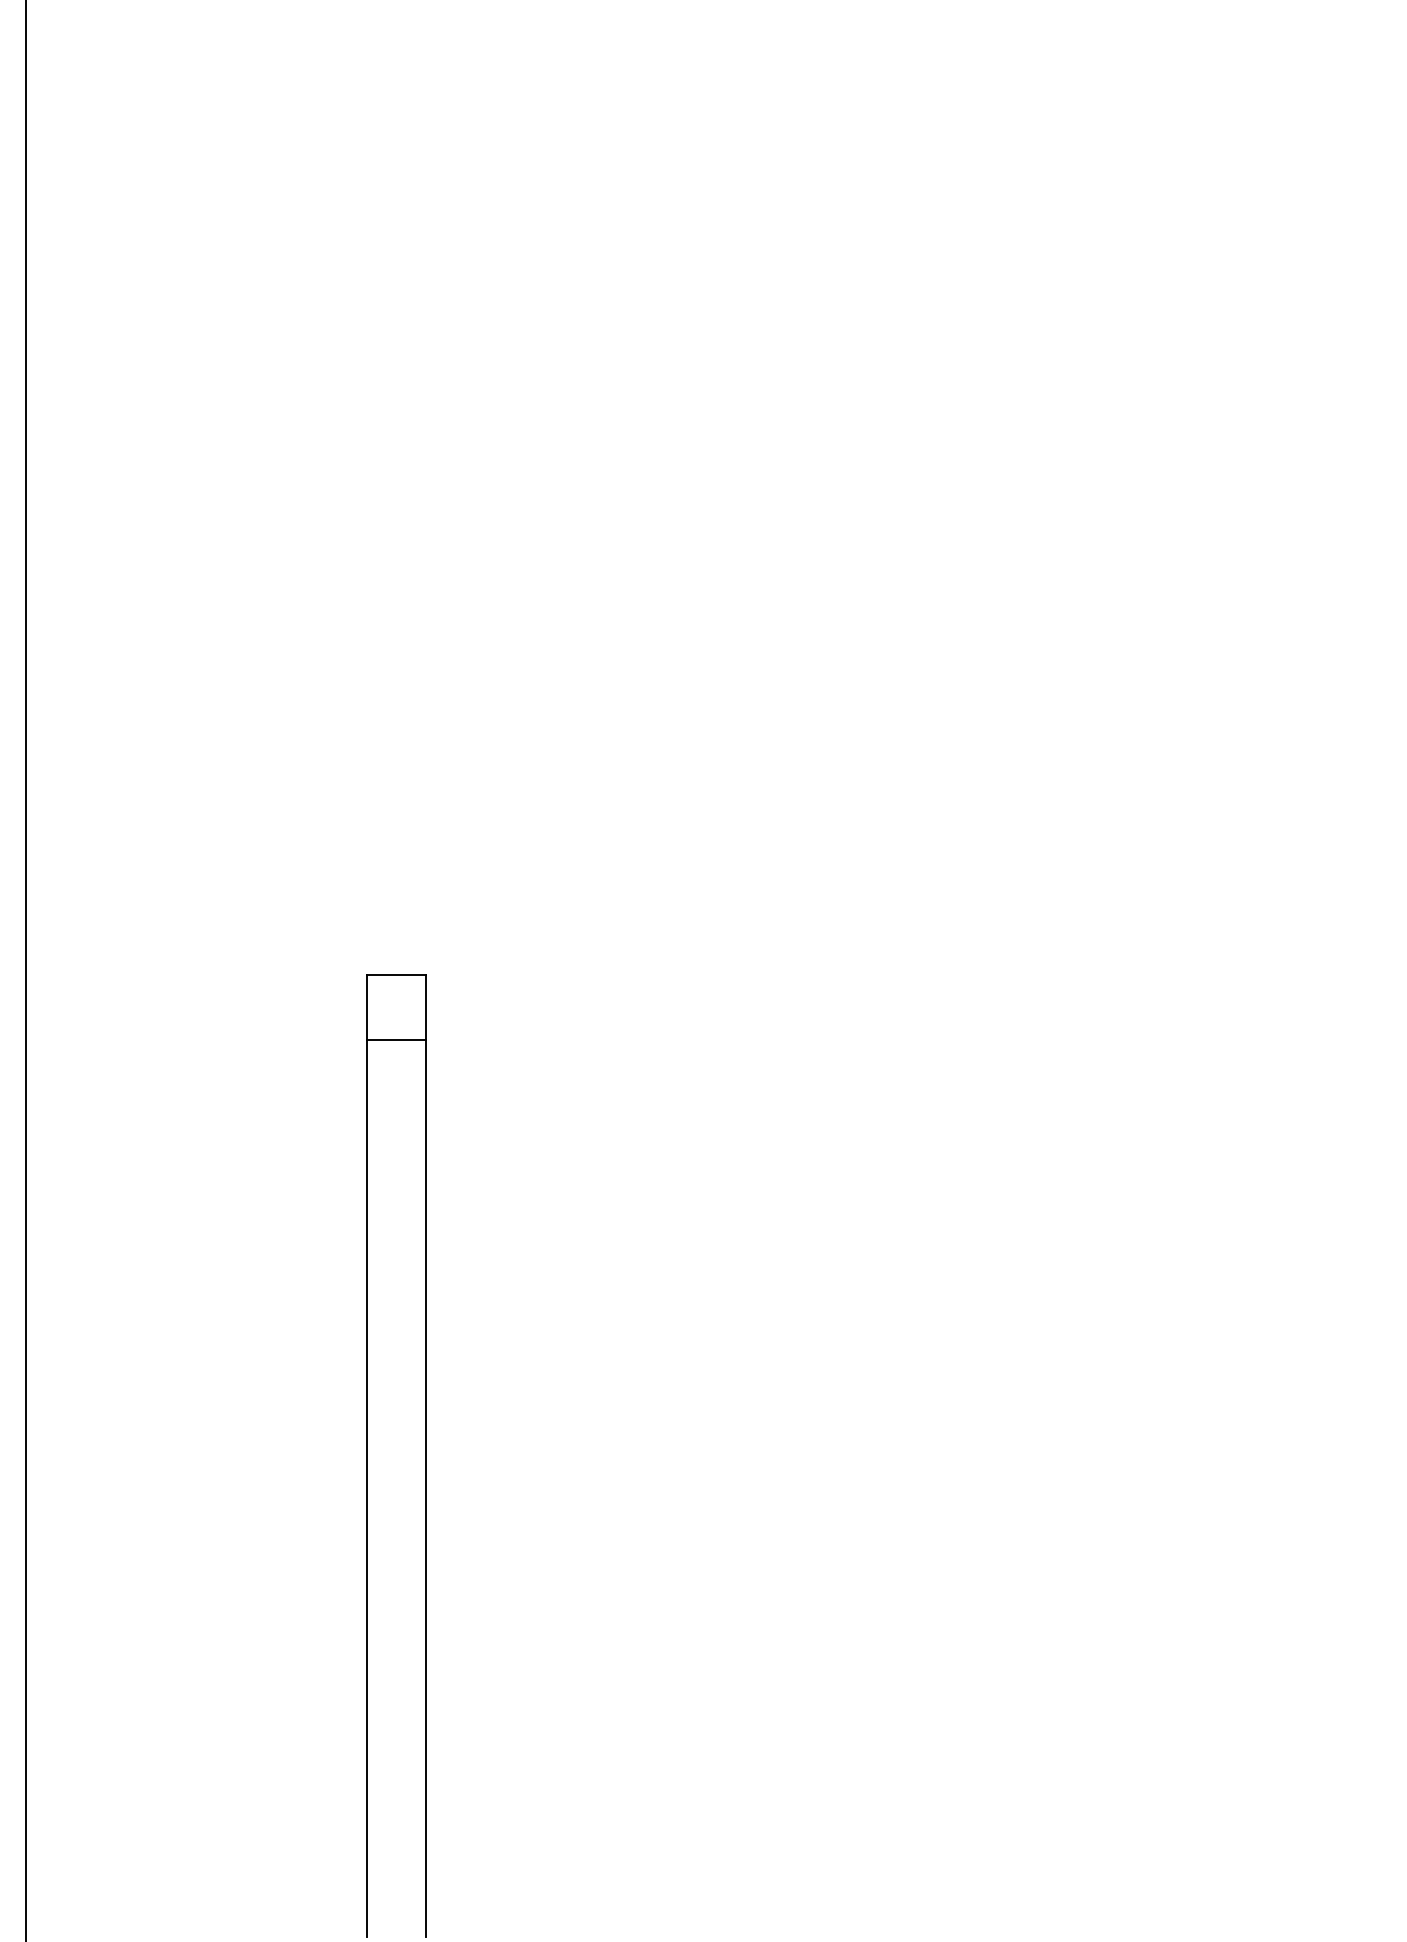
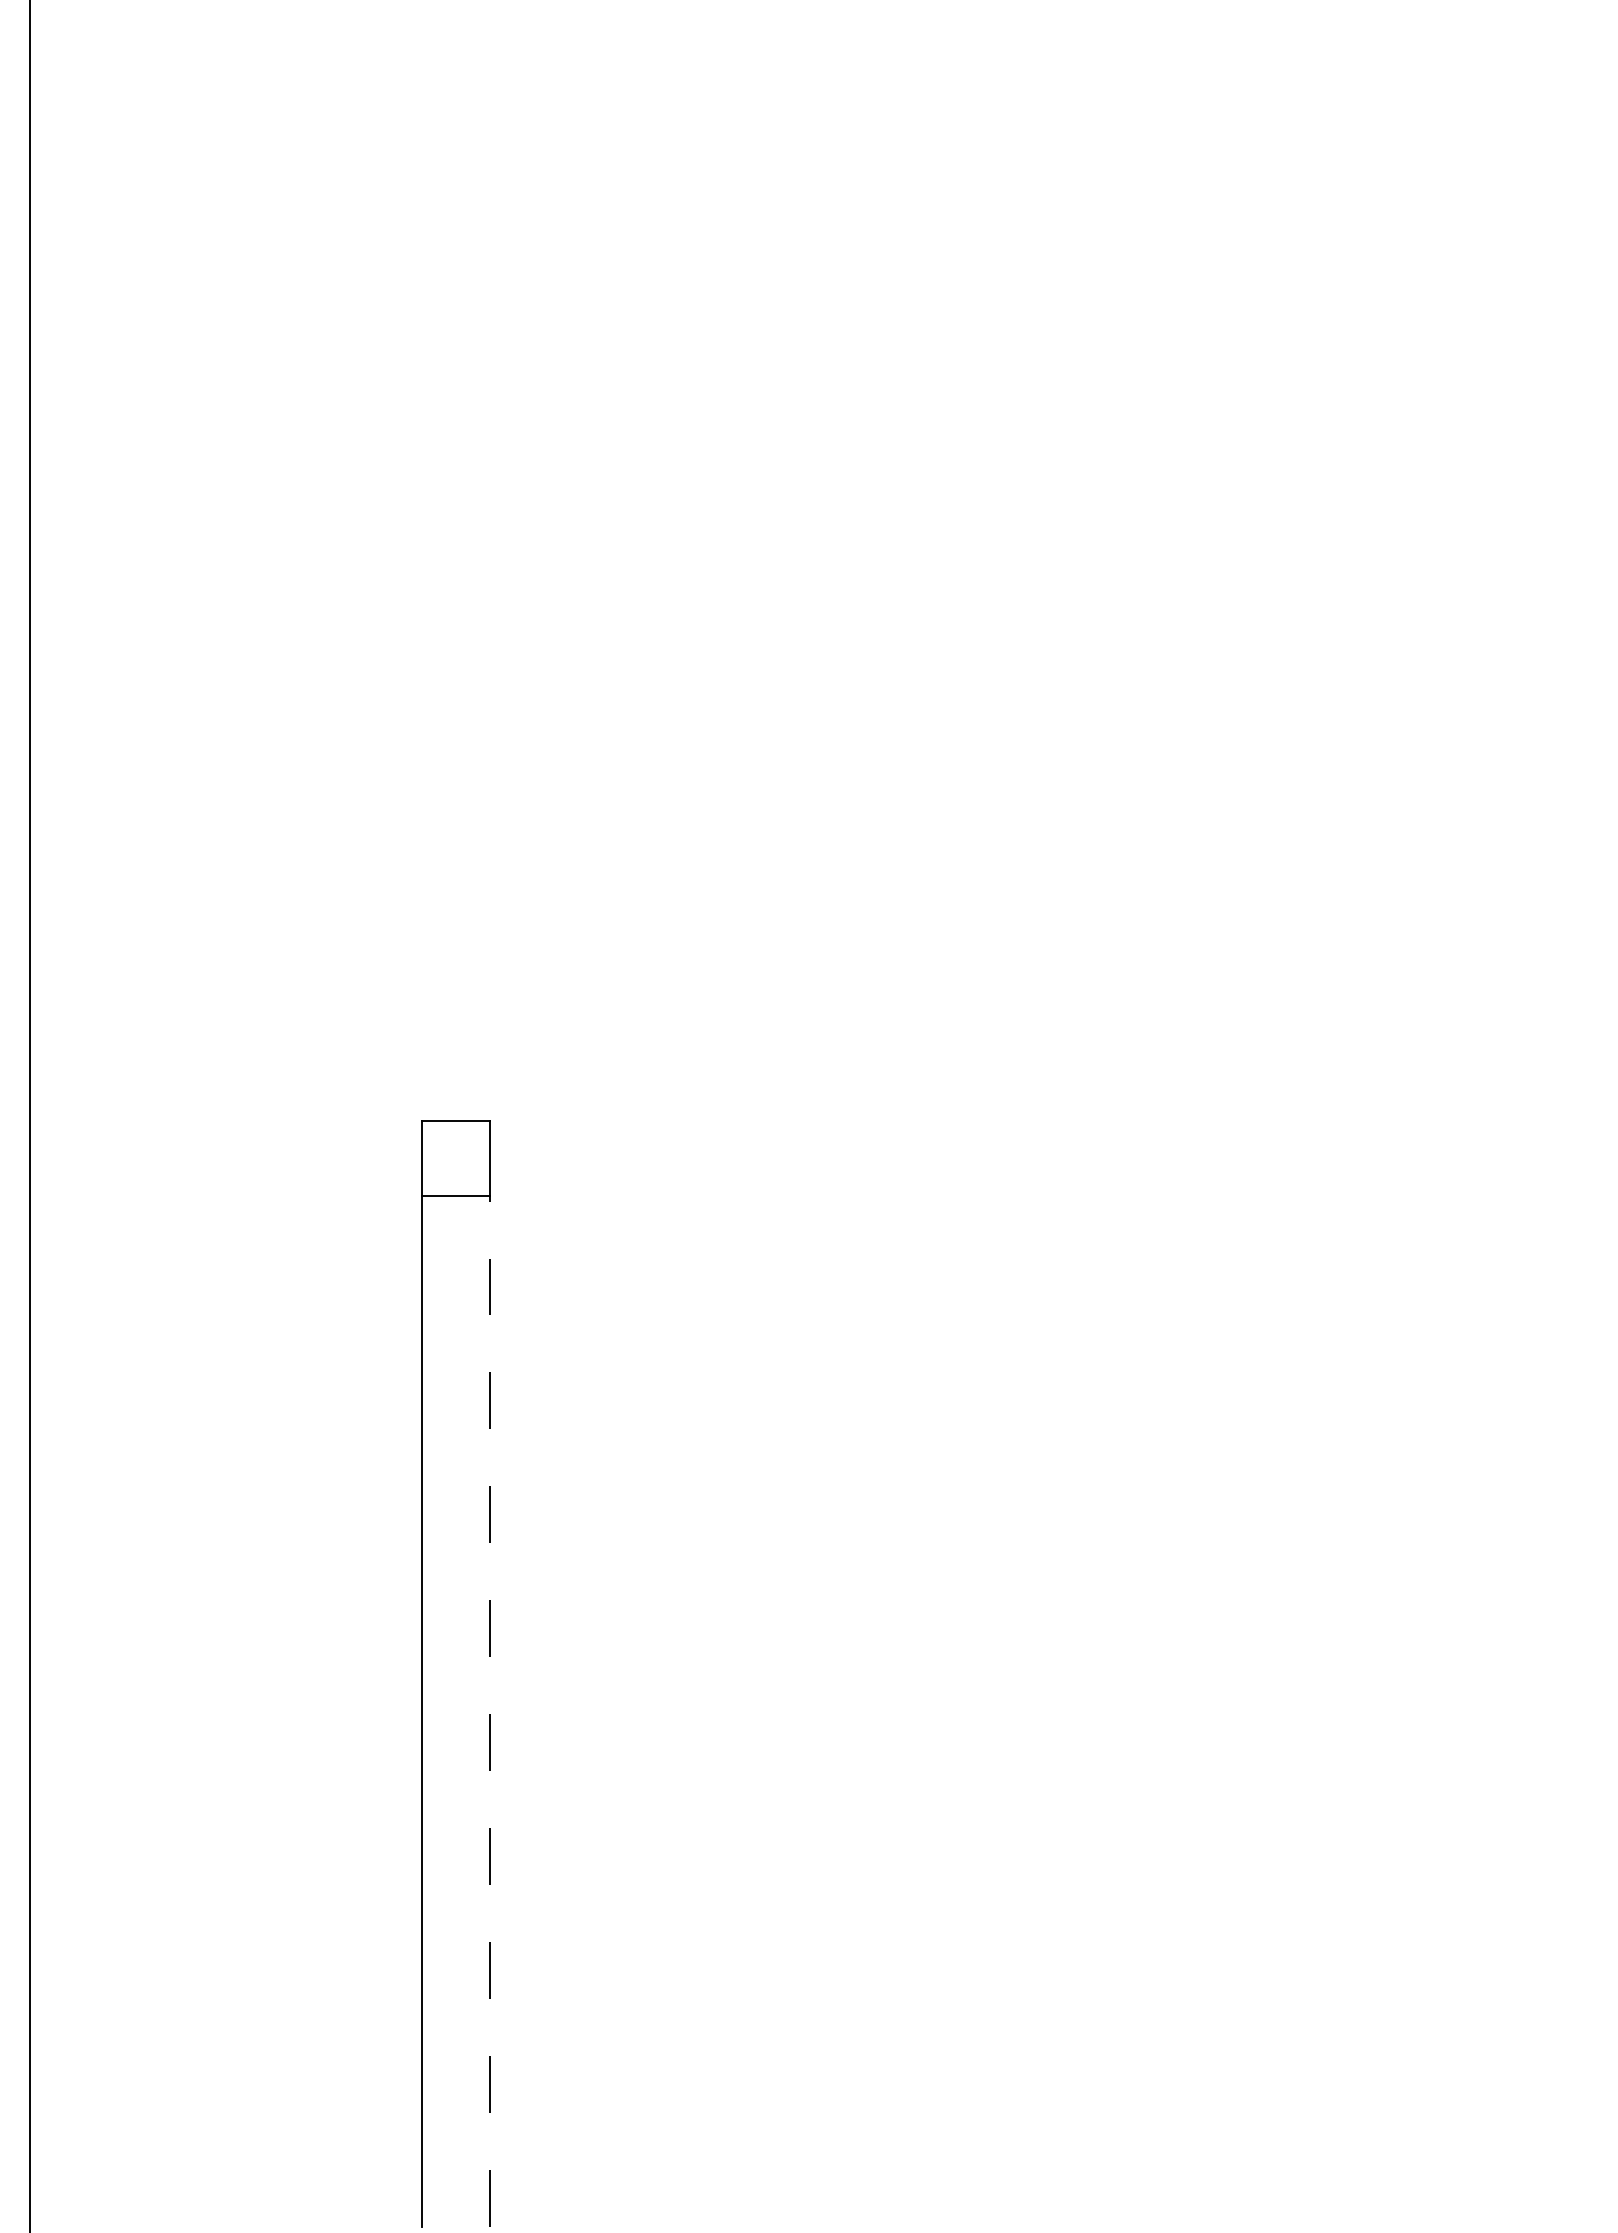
line: (426, 1487) -> (490, 1710), solid -> dashed

